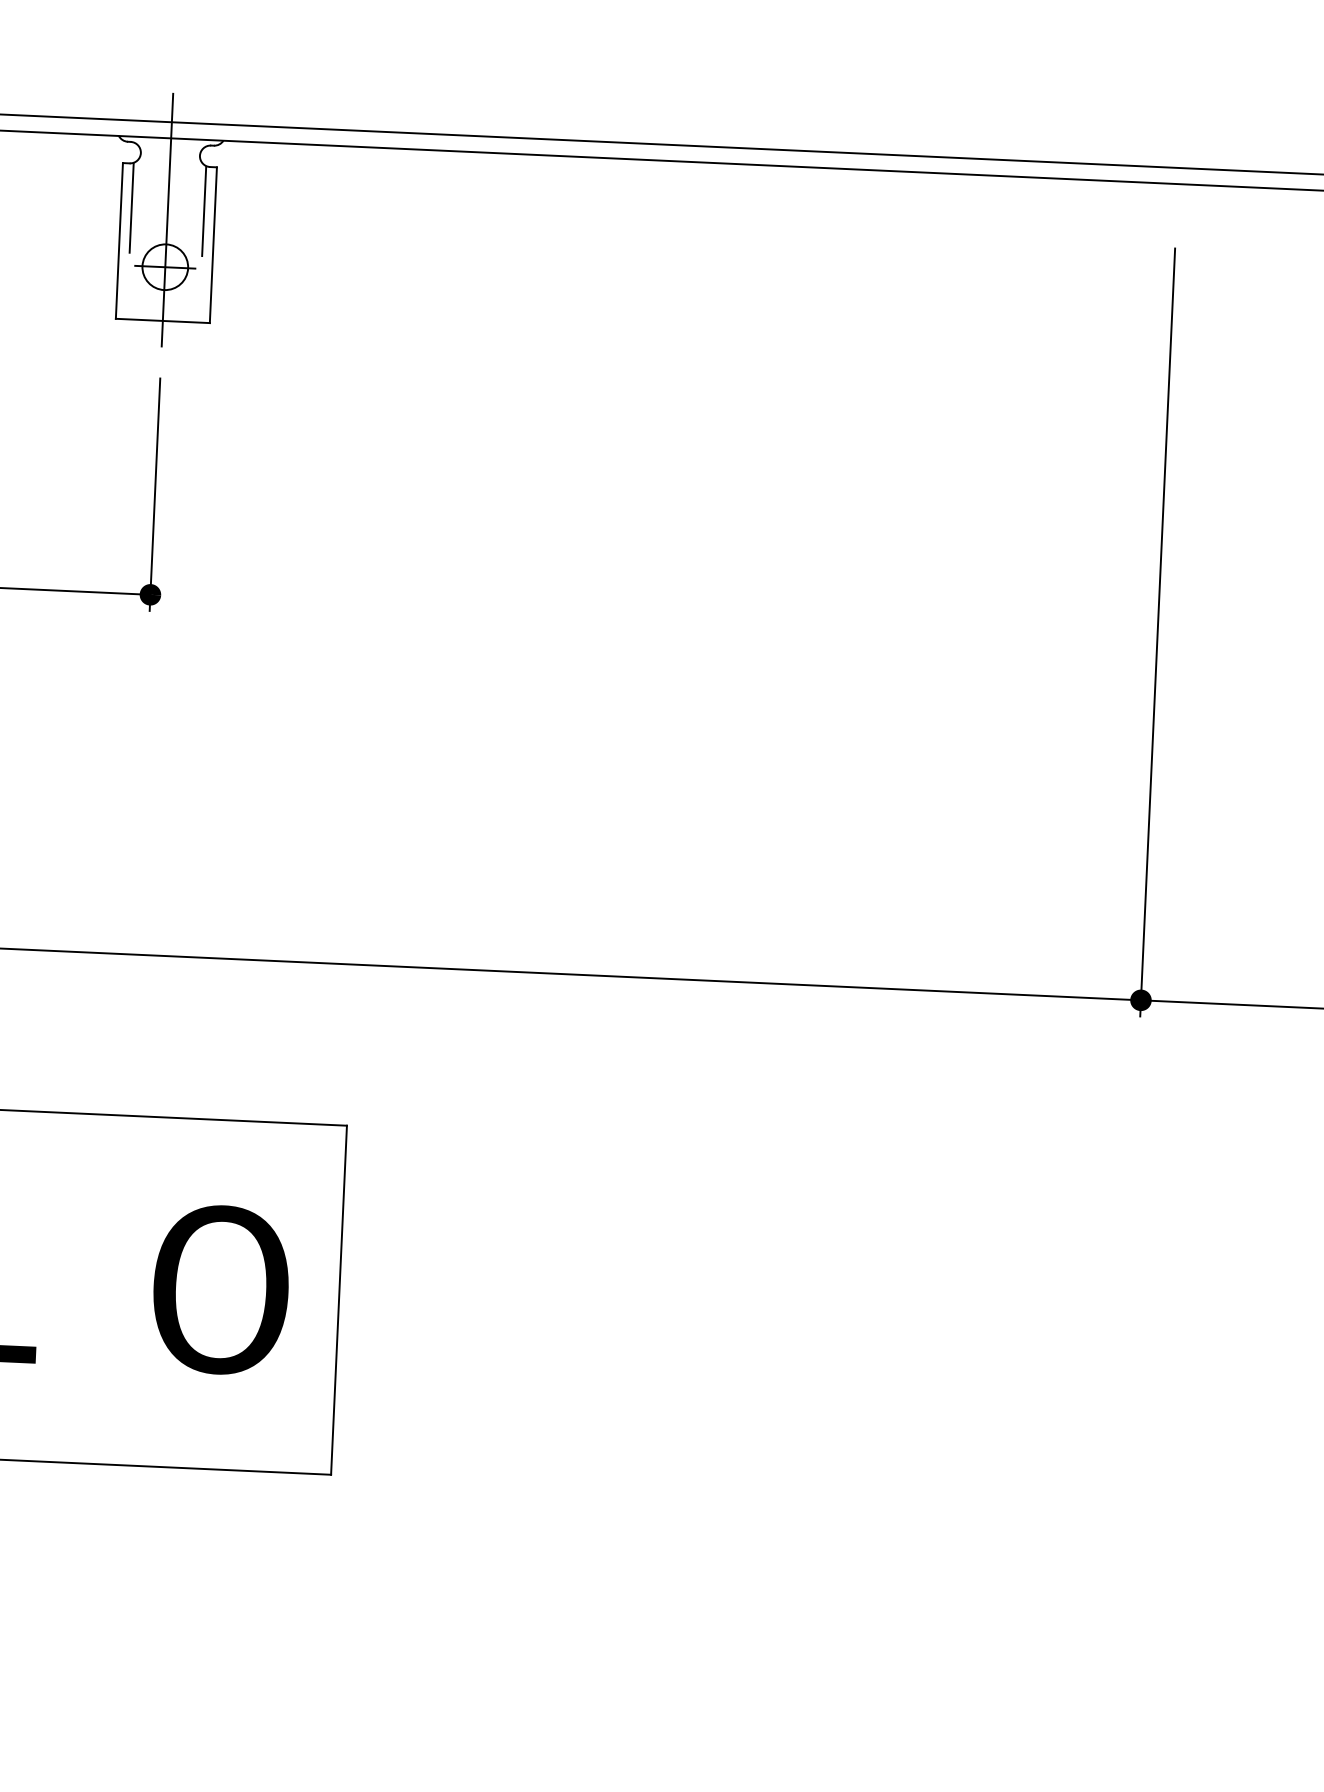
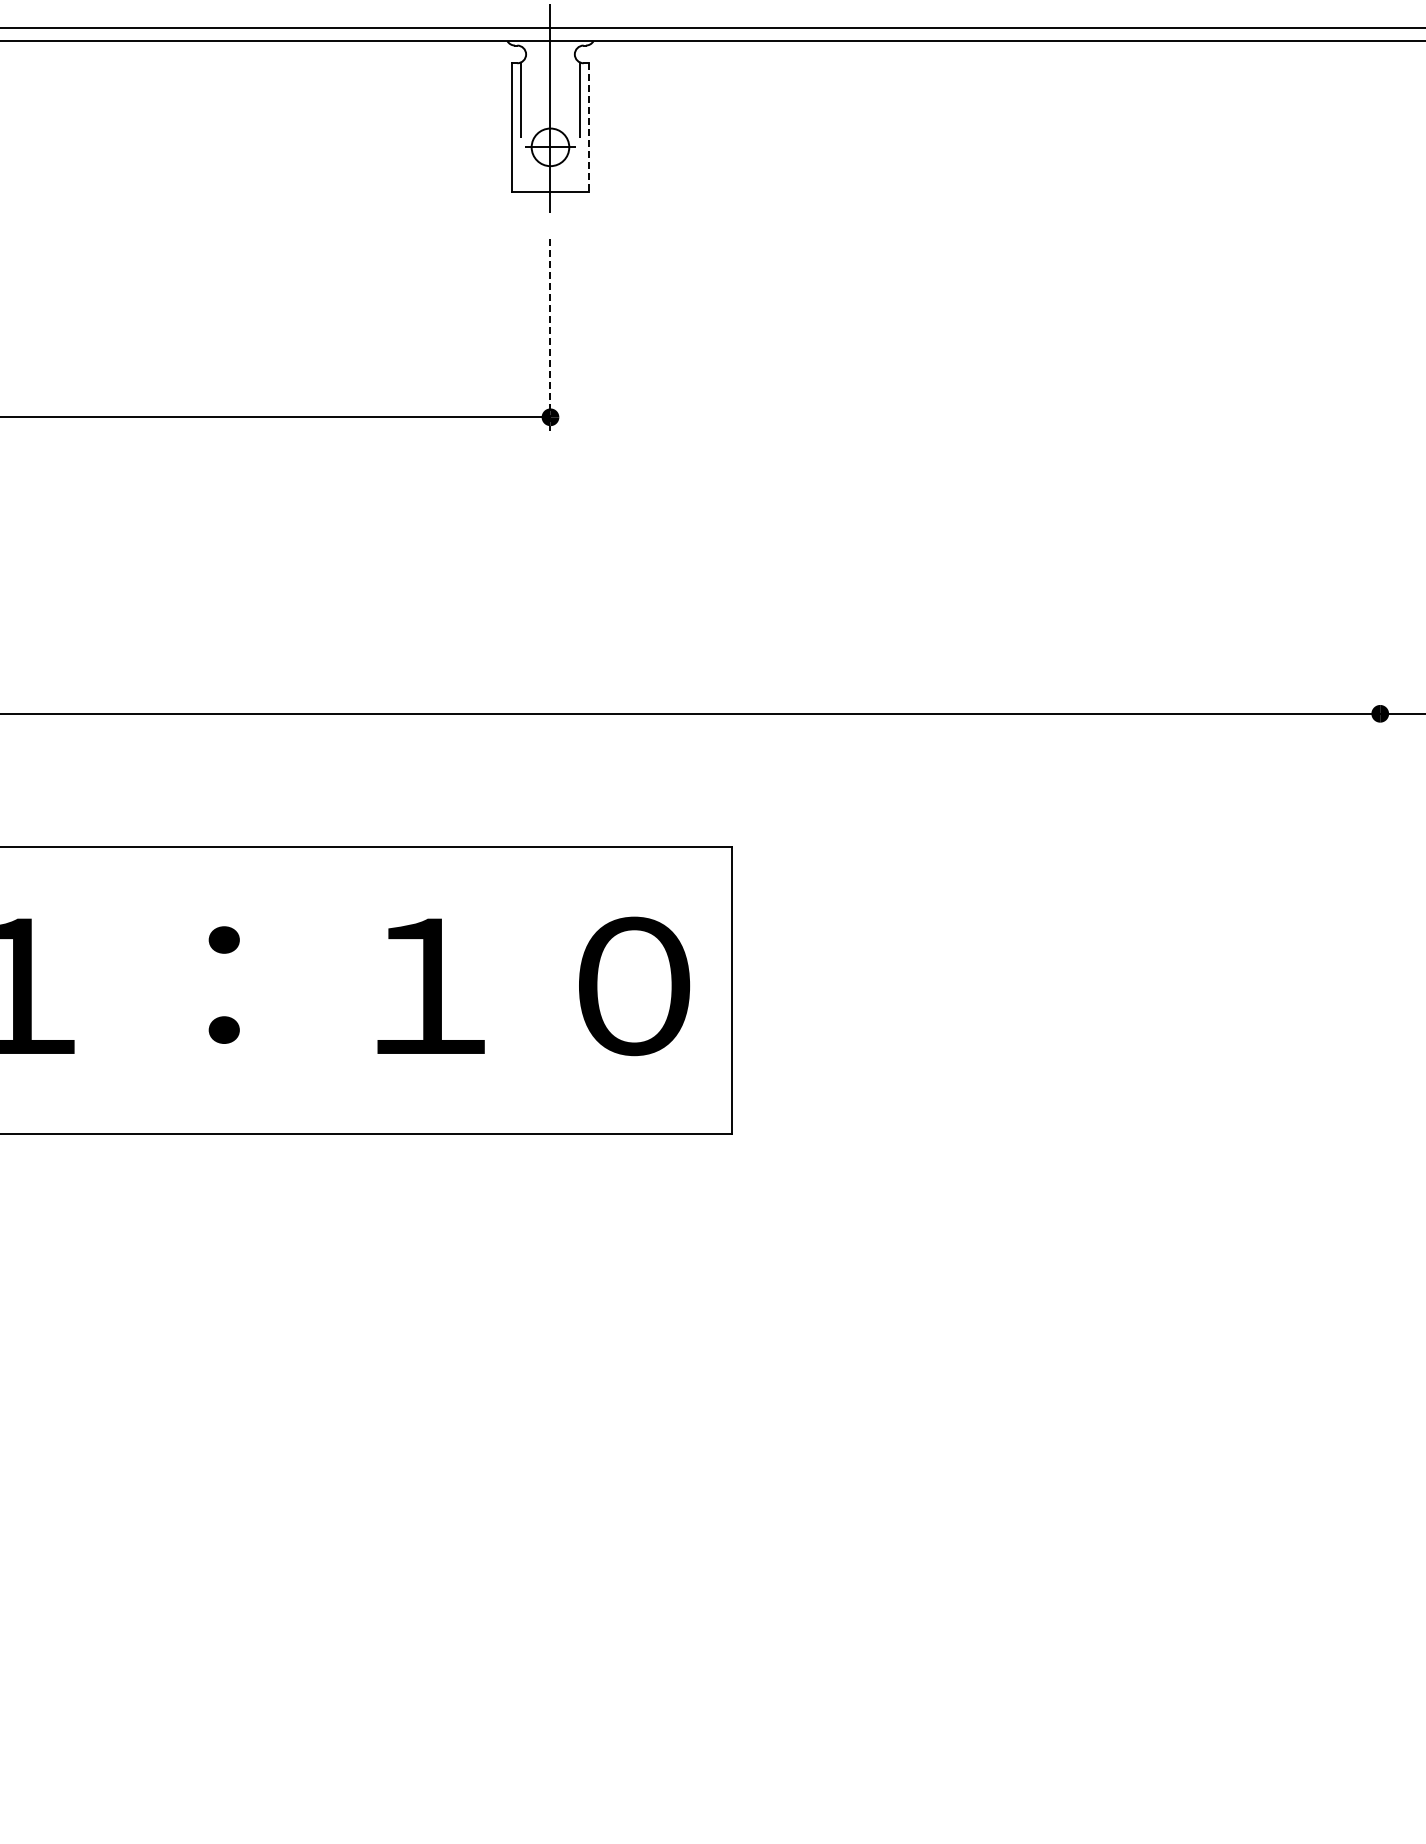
line: (213, 245) -> (589, 127), solid -> dashed
line: (155, 494) -> (550, 334), solid -> dashed
line: (1157, 632) -> (1380, 410), removed

